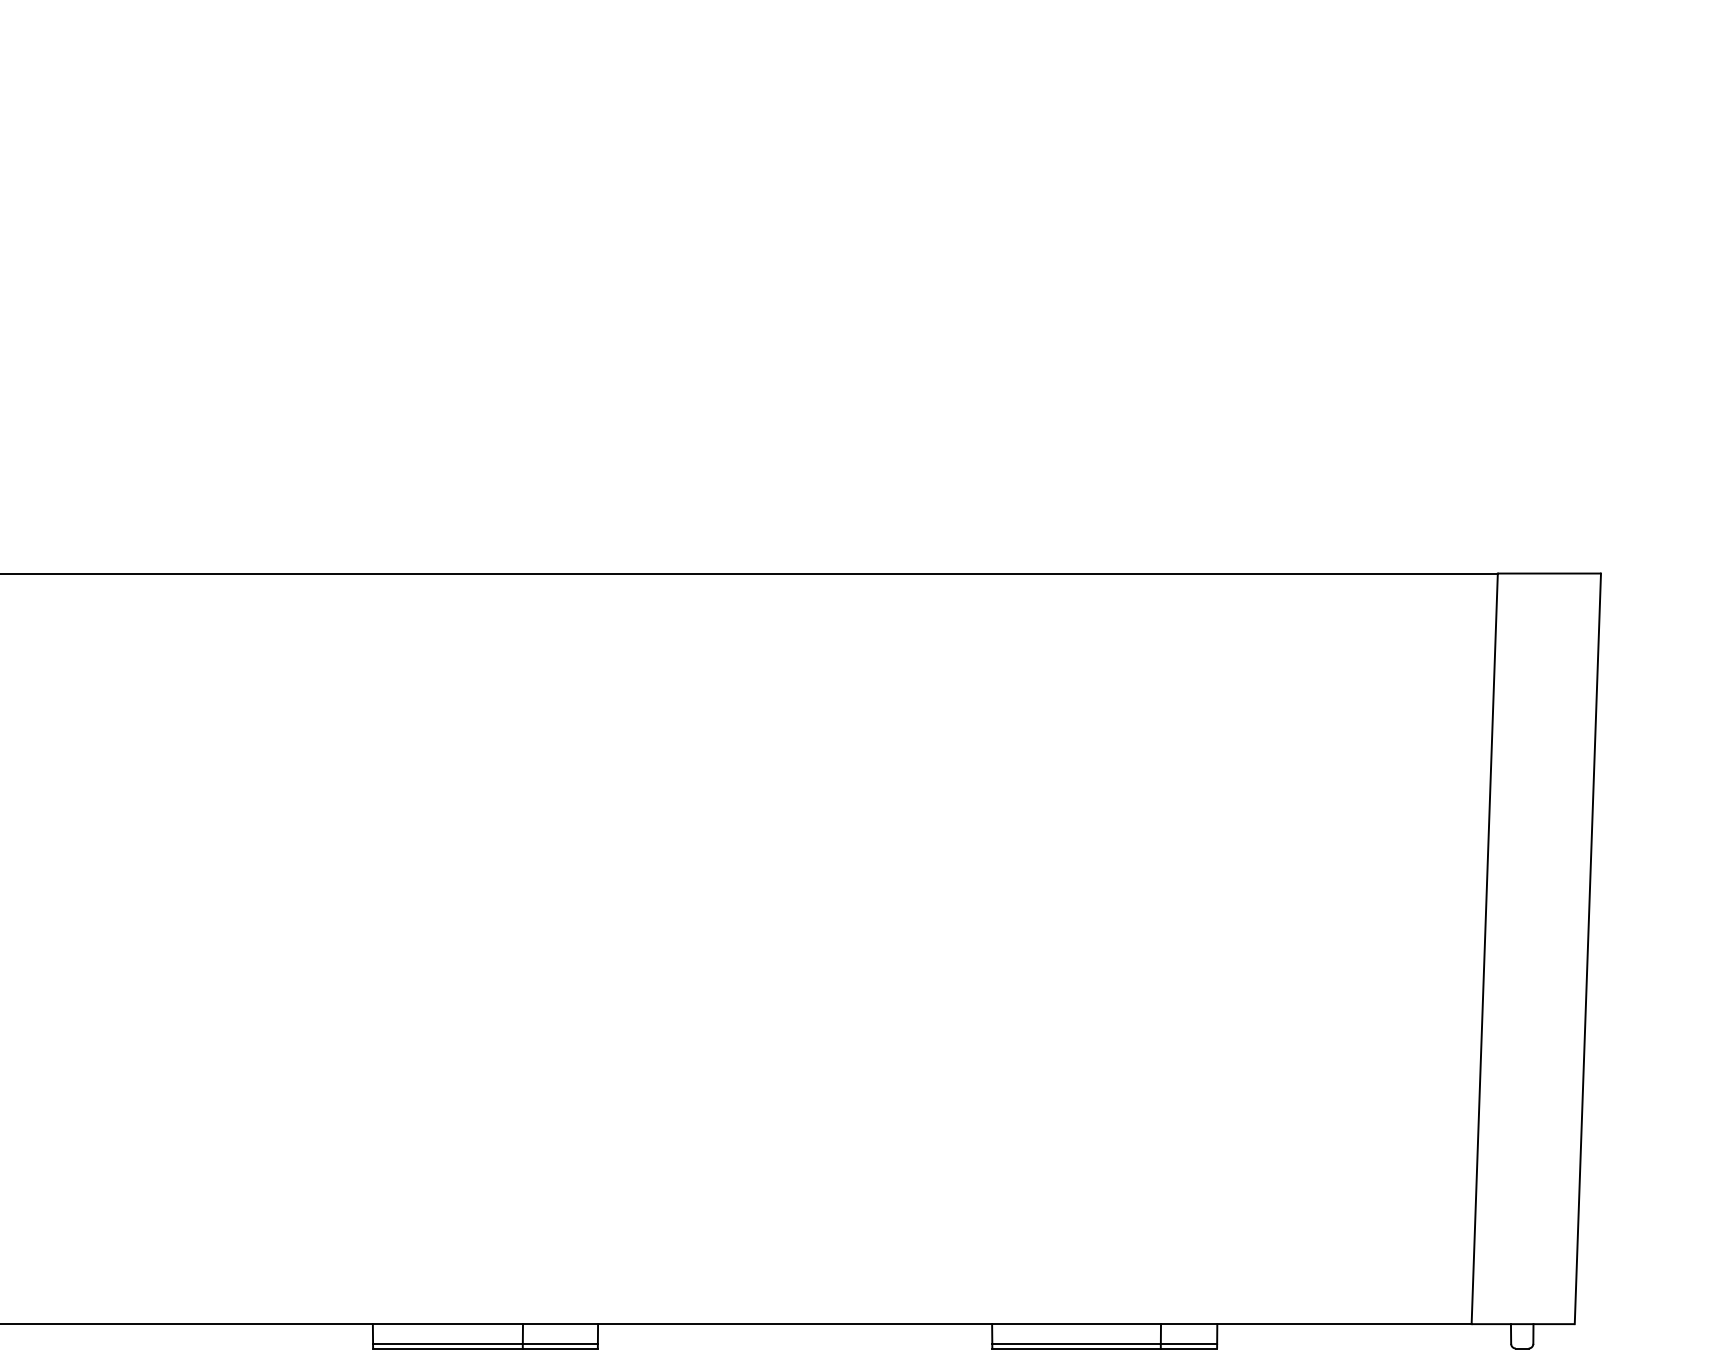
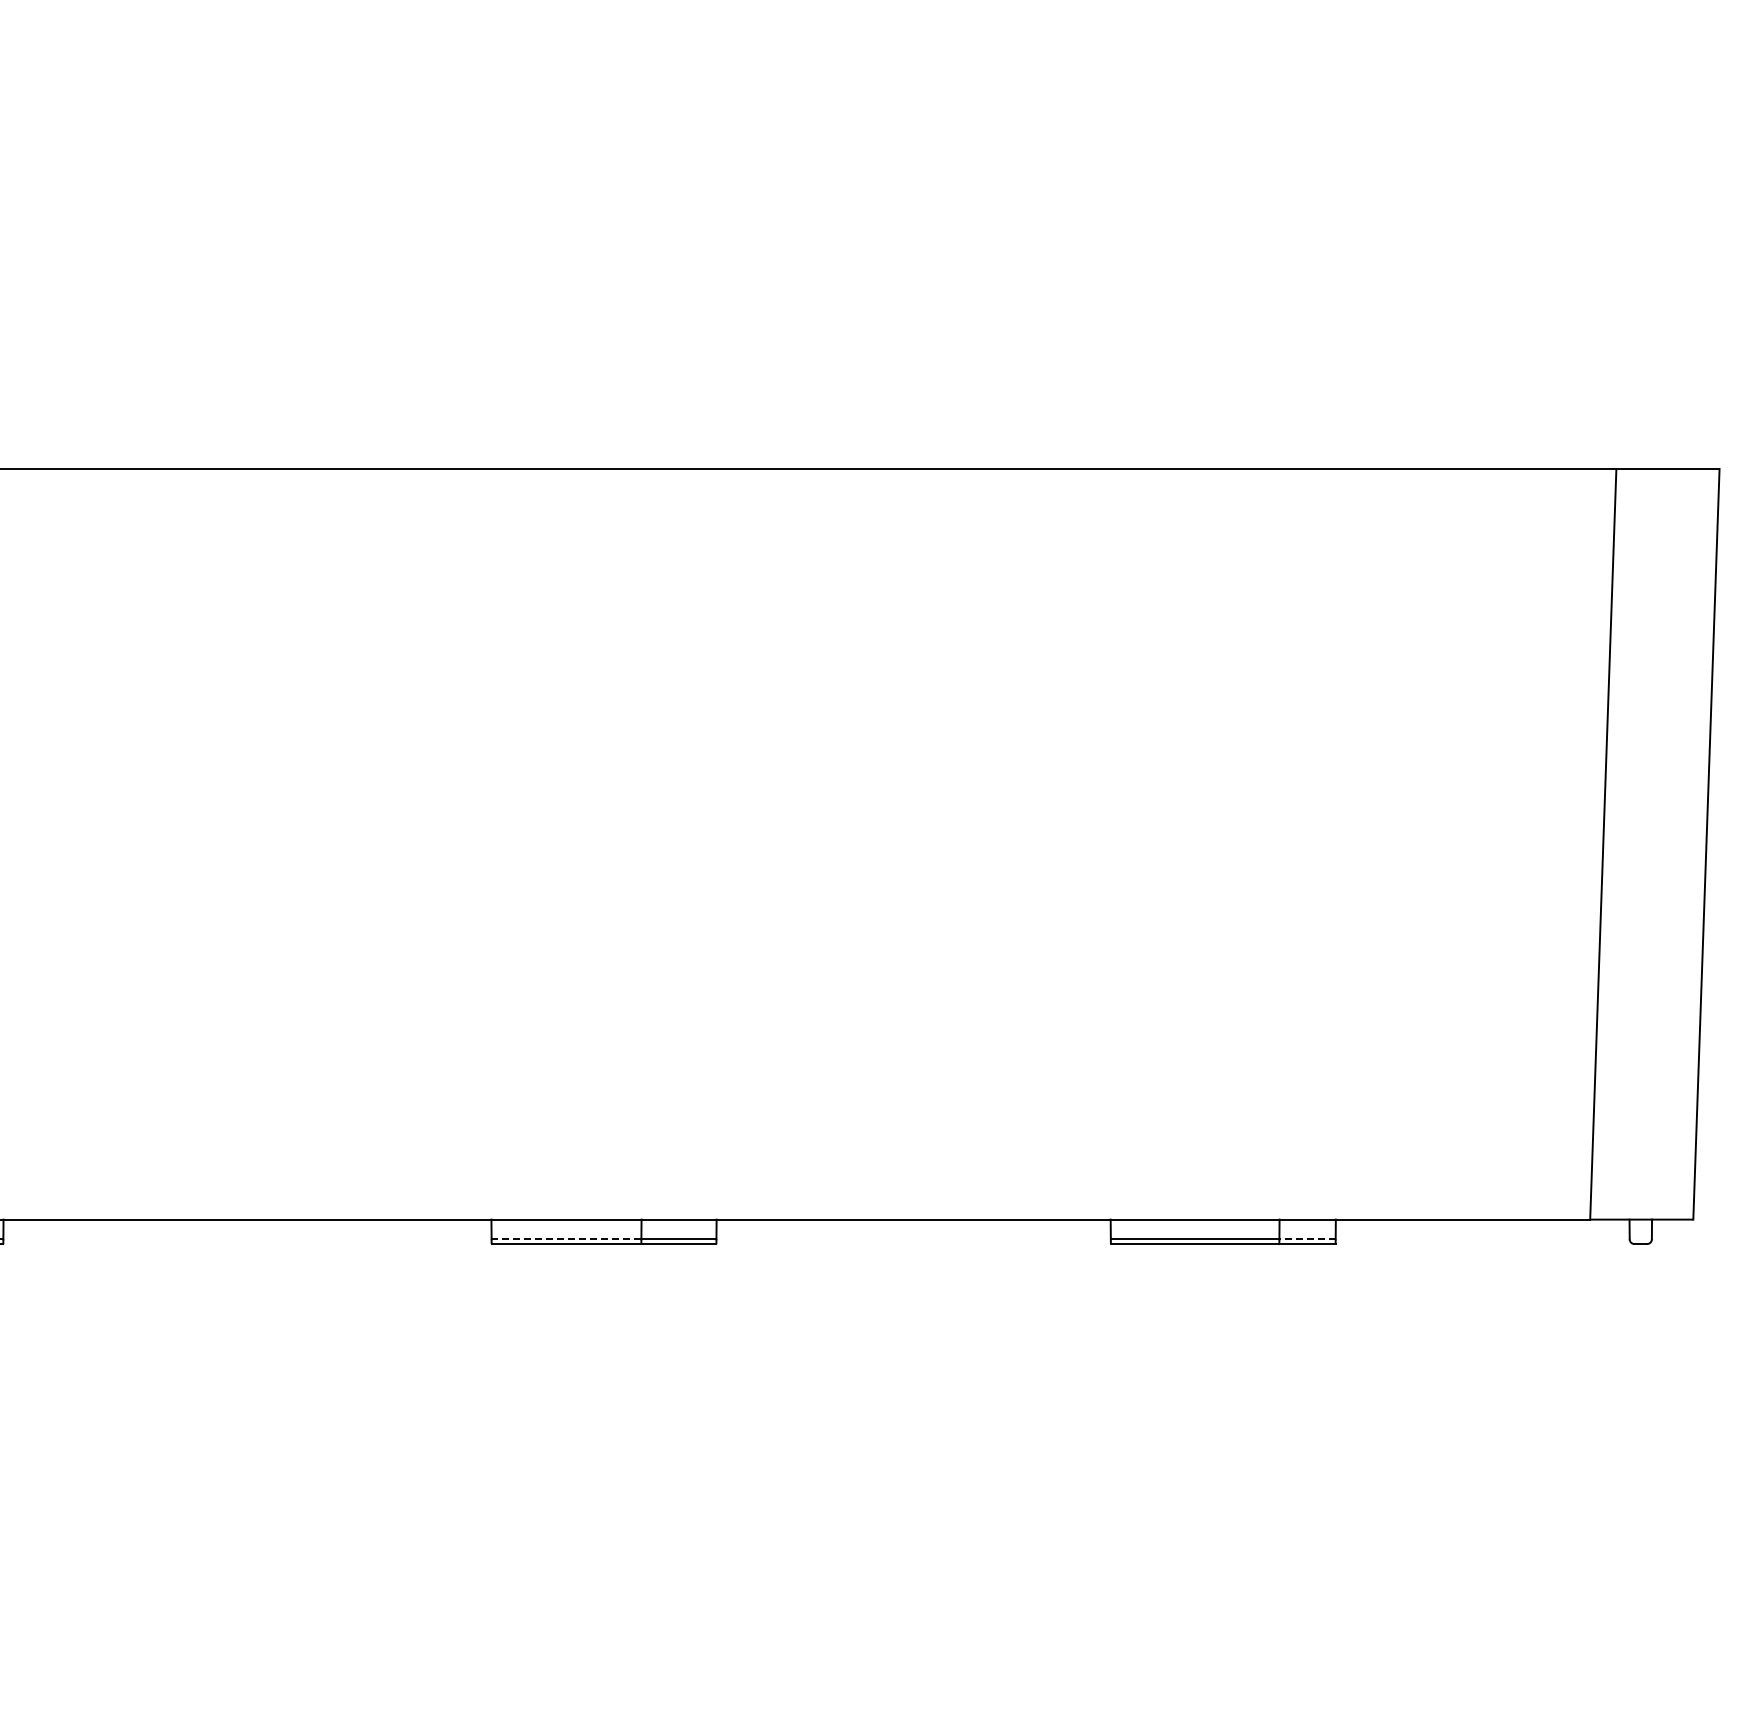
line: (447, 1344) -> (566, 1239), solid -> dashed
line: (1188, 1344) -> (1307, 1239), solid -> dashed

